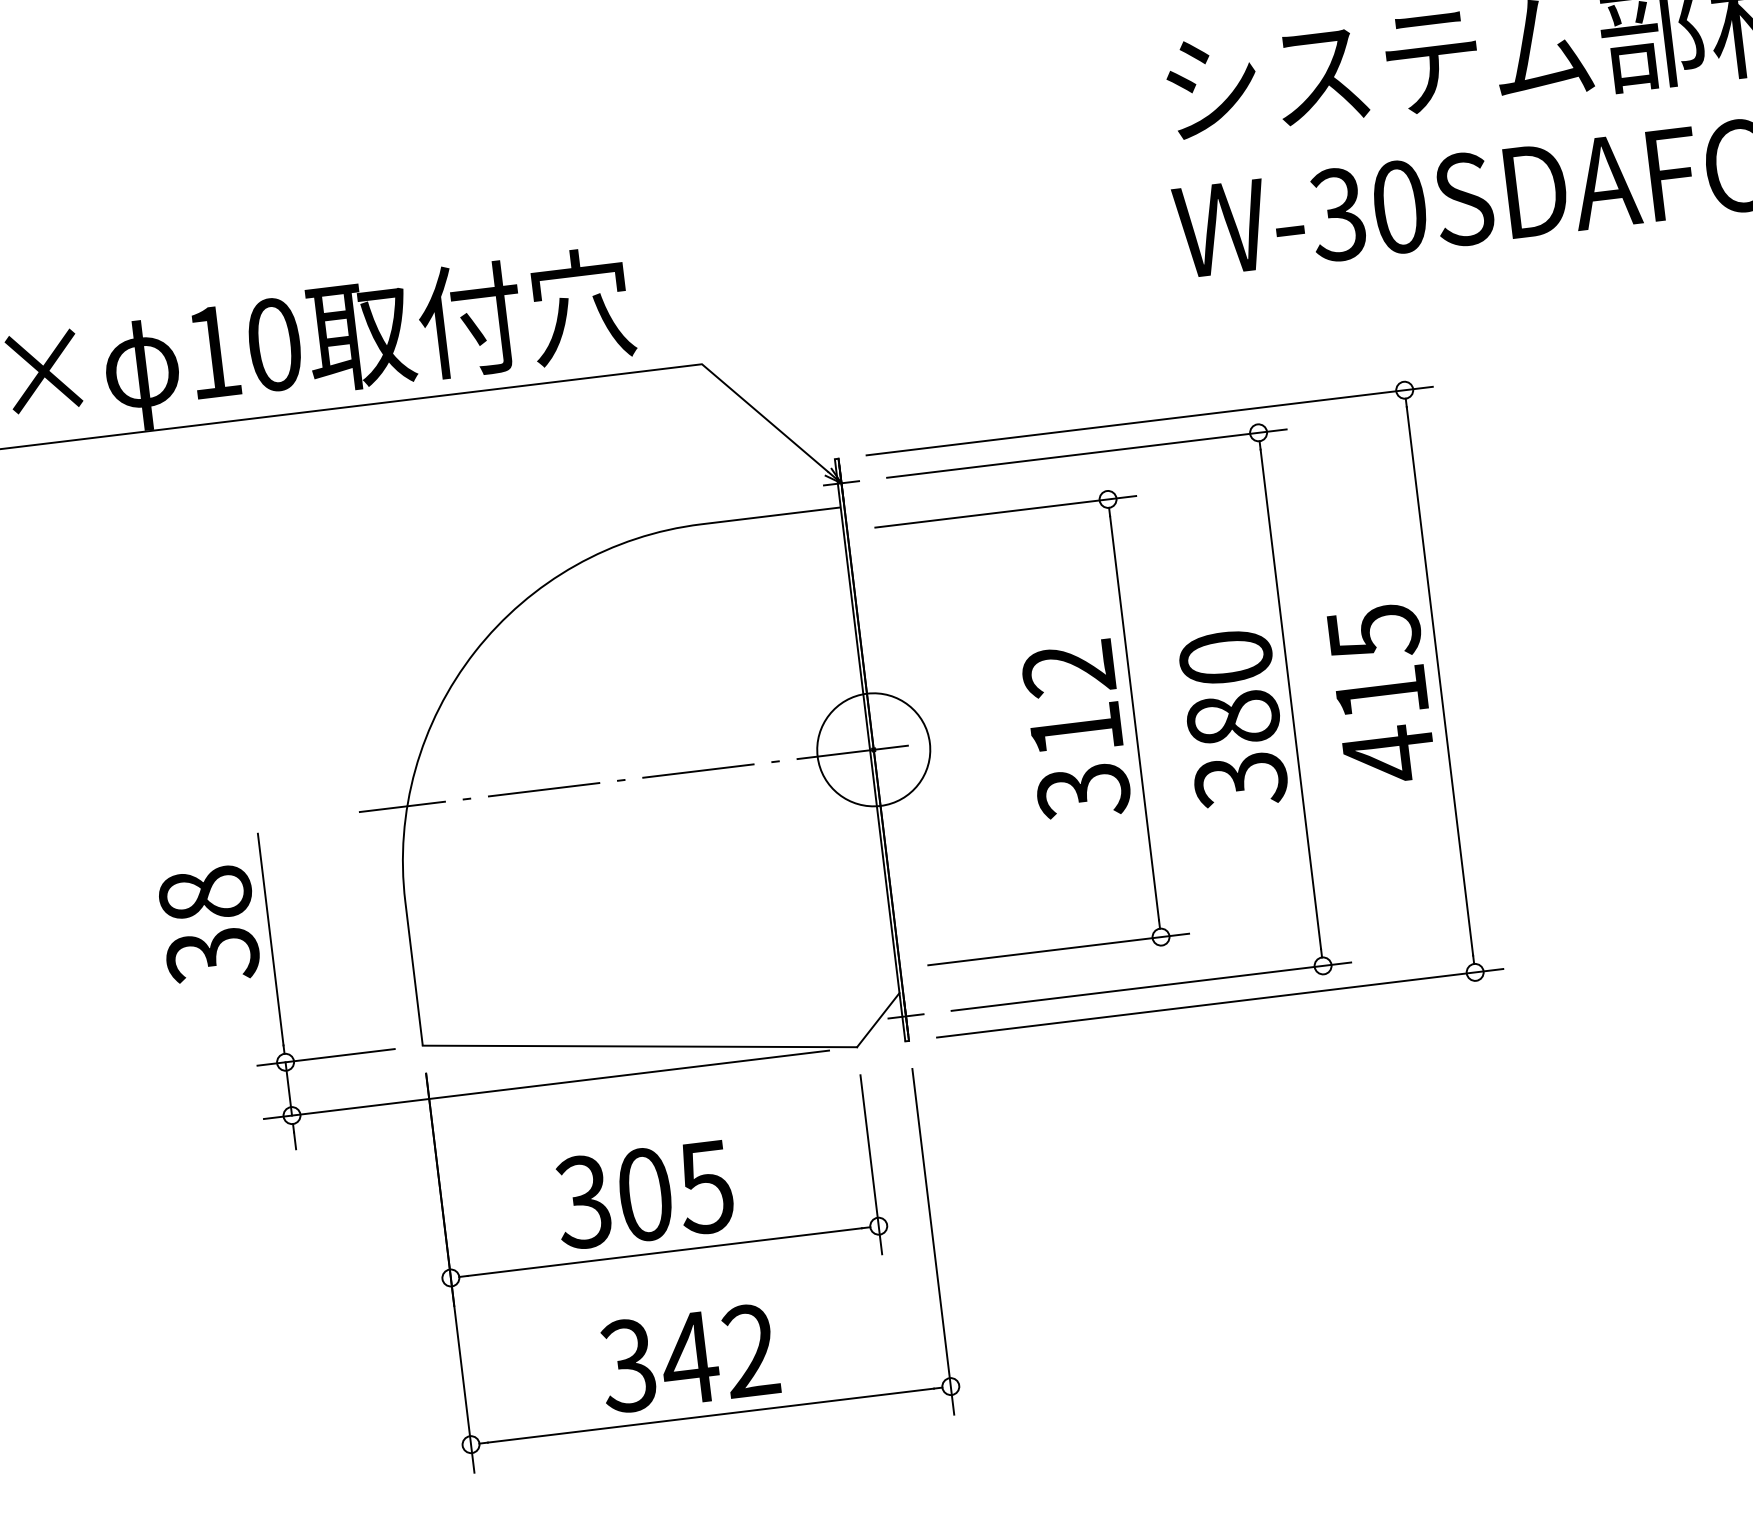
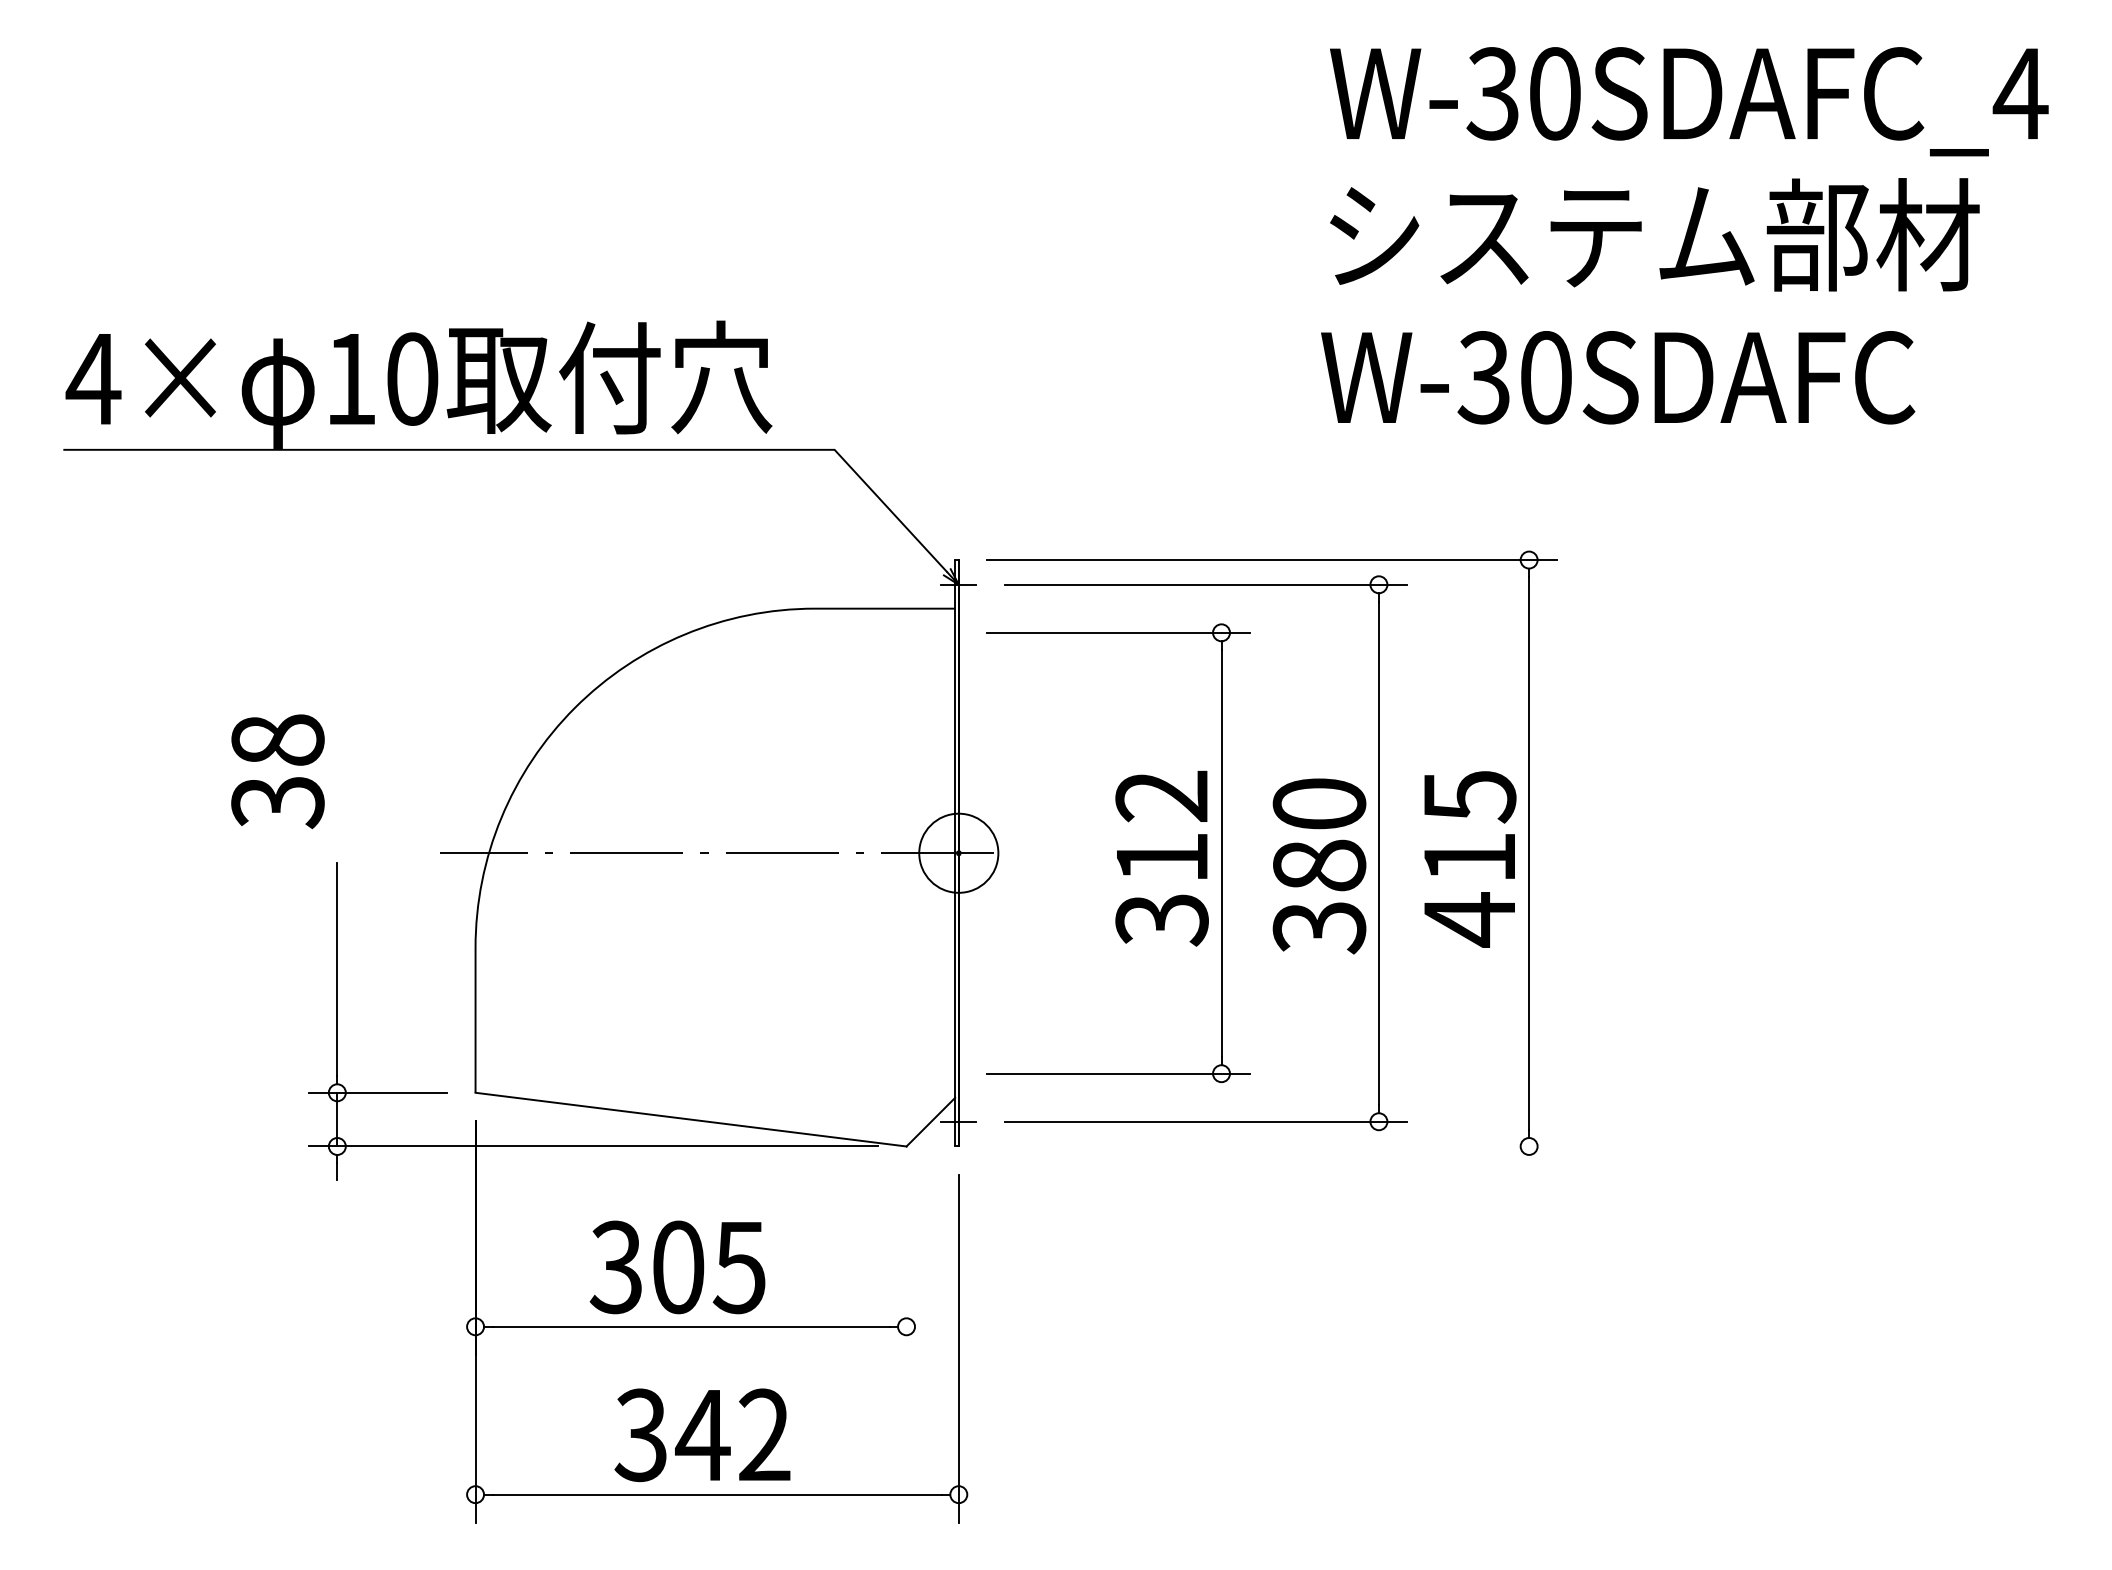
circle: (873, 749) -> (958, 852), size x0.7
text: (208, 925) -> (277, 771), moved
line: (1220, 1003) -> (1272, 1146), removed
line: (871, 1164) -> (906, 1264), removed

